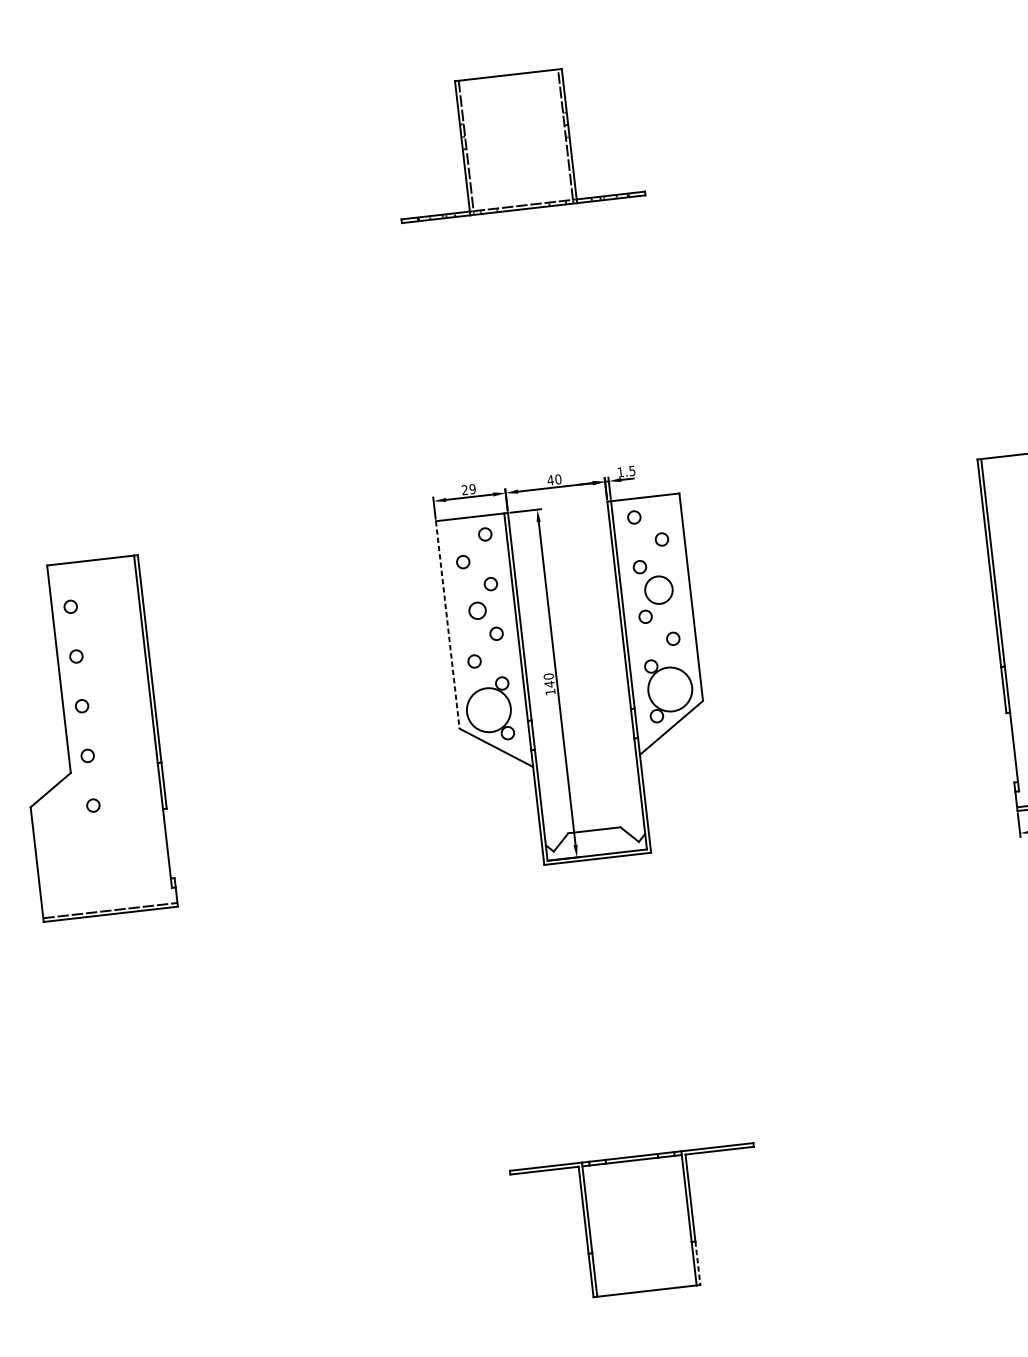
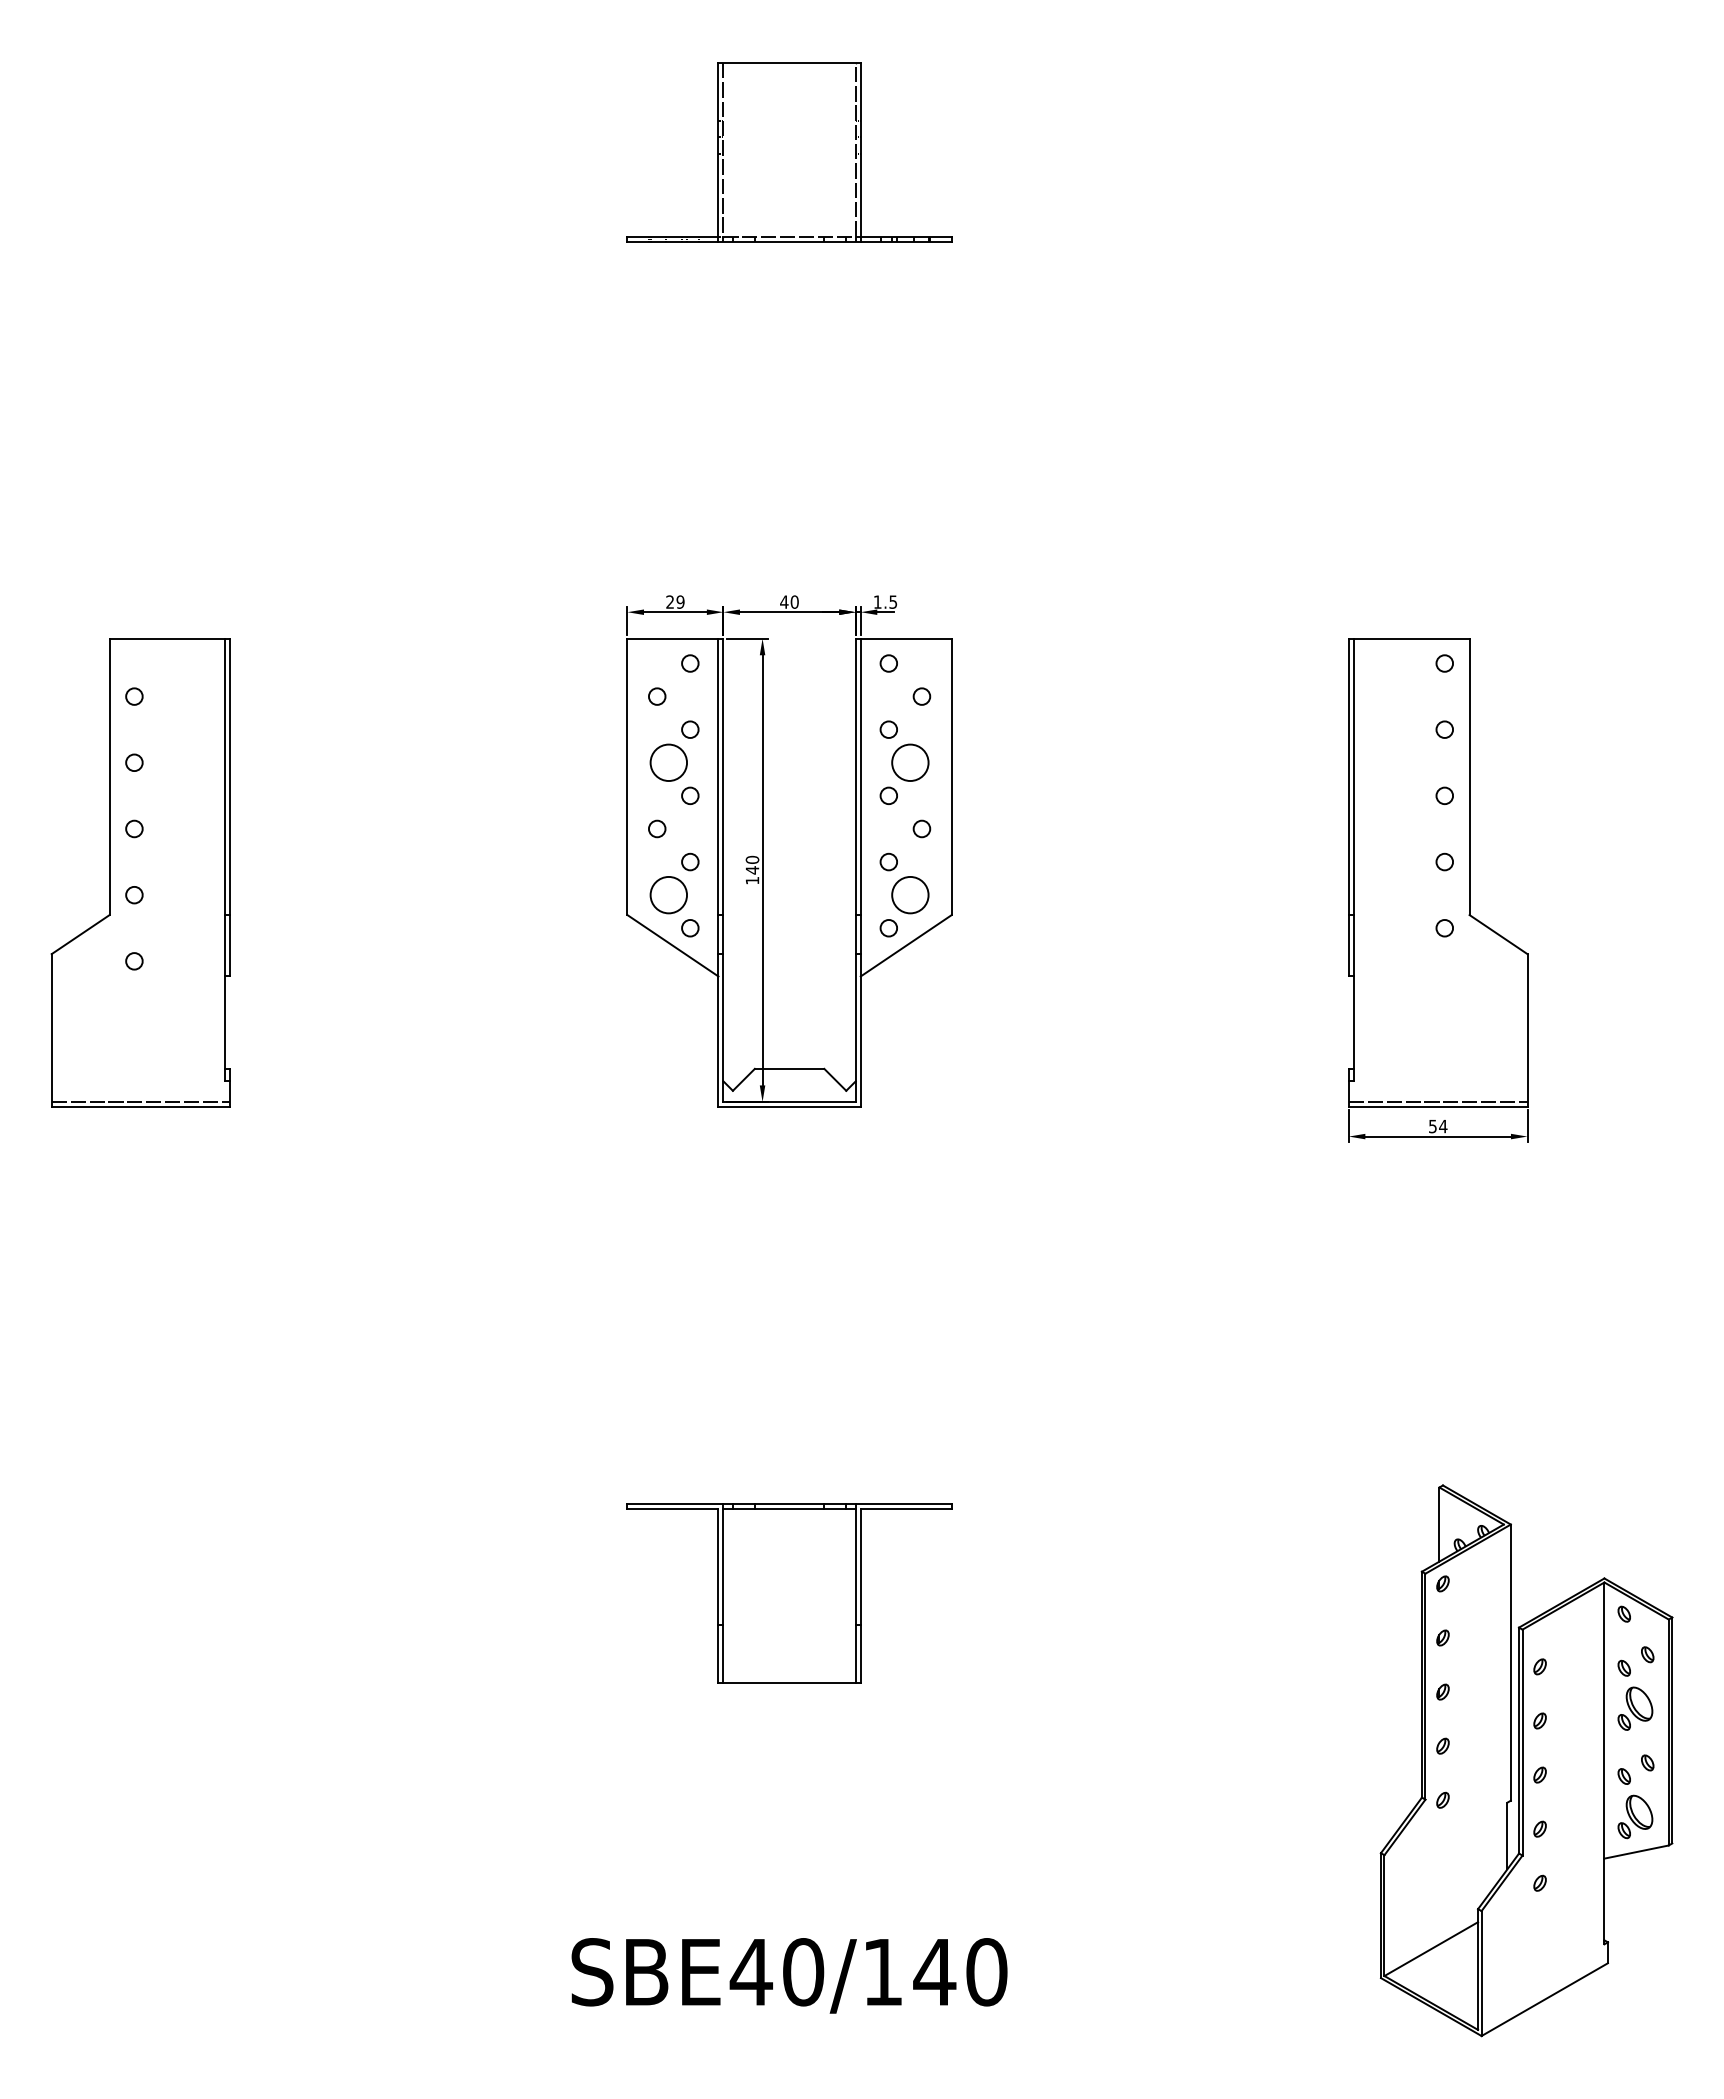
circle: (477, 610) -> (668, 762), size x1.67
line: (447, 625) -> (627, 777), dashed -> solid
circle: (670, 689) -> (910, 894), size x0.62
circle: (488, 709) -> (668, 894), size x0.62
line: (697, 1263) -> (860, 1653), dashed -> solid

